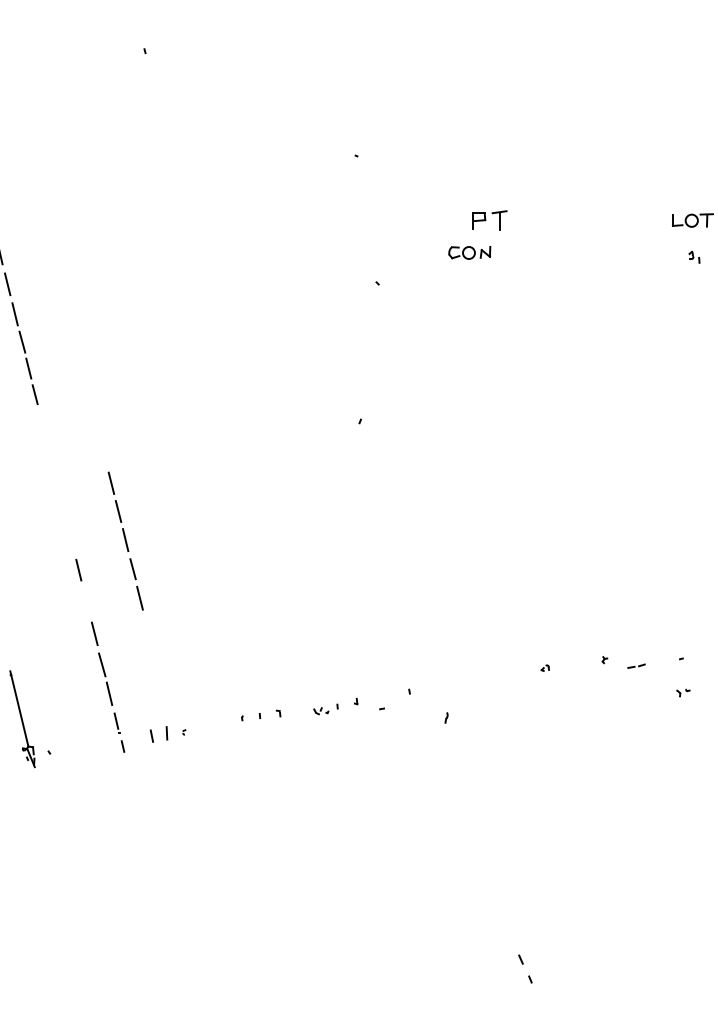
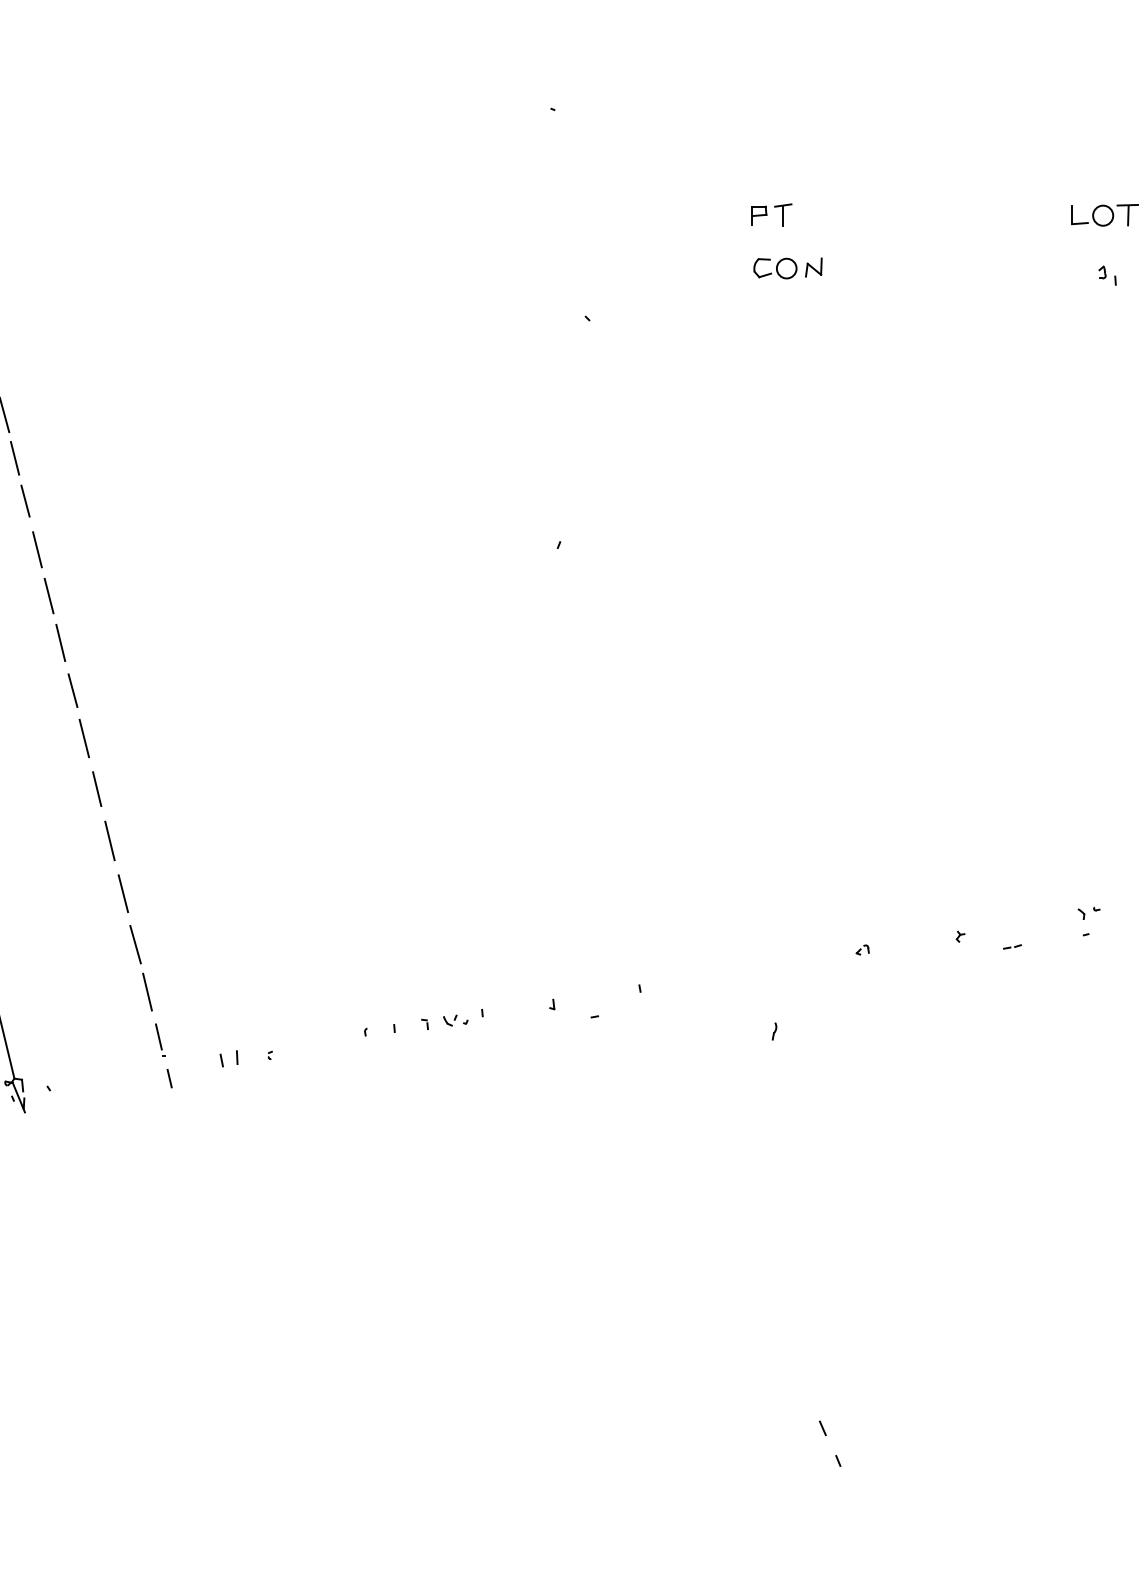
part: (489, 220) -> (771, 215), size x0.71
part: (469, 252) -> (787, 267), moved
part: (125, 540) -> (60, 643), moved
line: (86, 601) -> (109, 840), added
part: (636, 666) -> (1012, 947), size x0.62
part: (683, 692) -> (1089, 912), moved
part: (325, 709) -> (462, 1017), moved
part: (446, 717) -> (774, 1030), moved
part: (159, 734) -> (229, 1058), size x0.62

